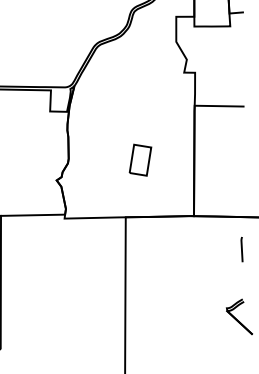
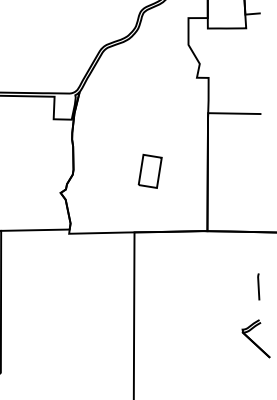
line: (241, 249) -> (258, 286), moved

